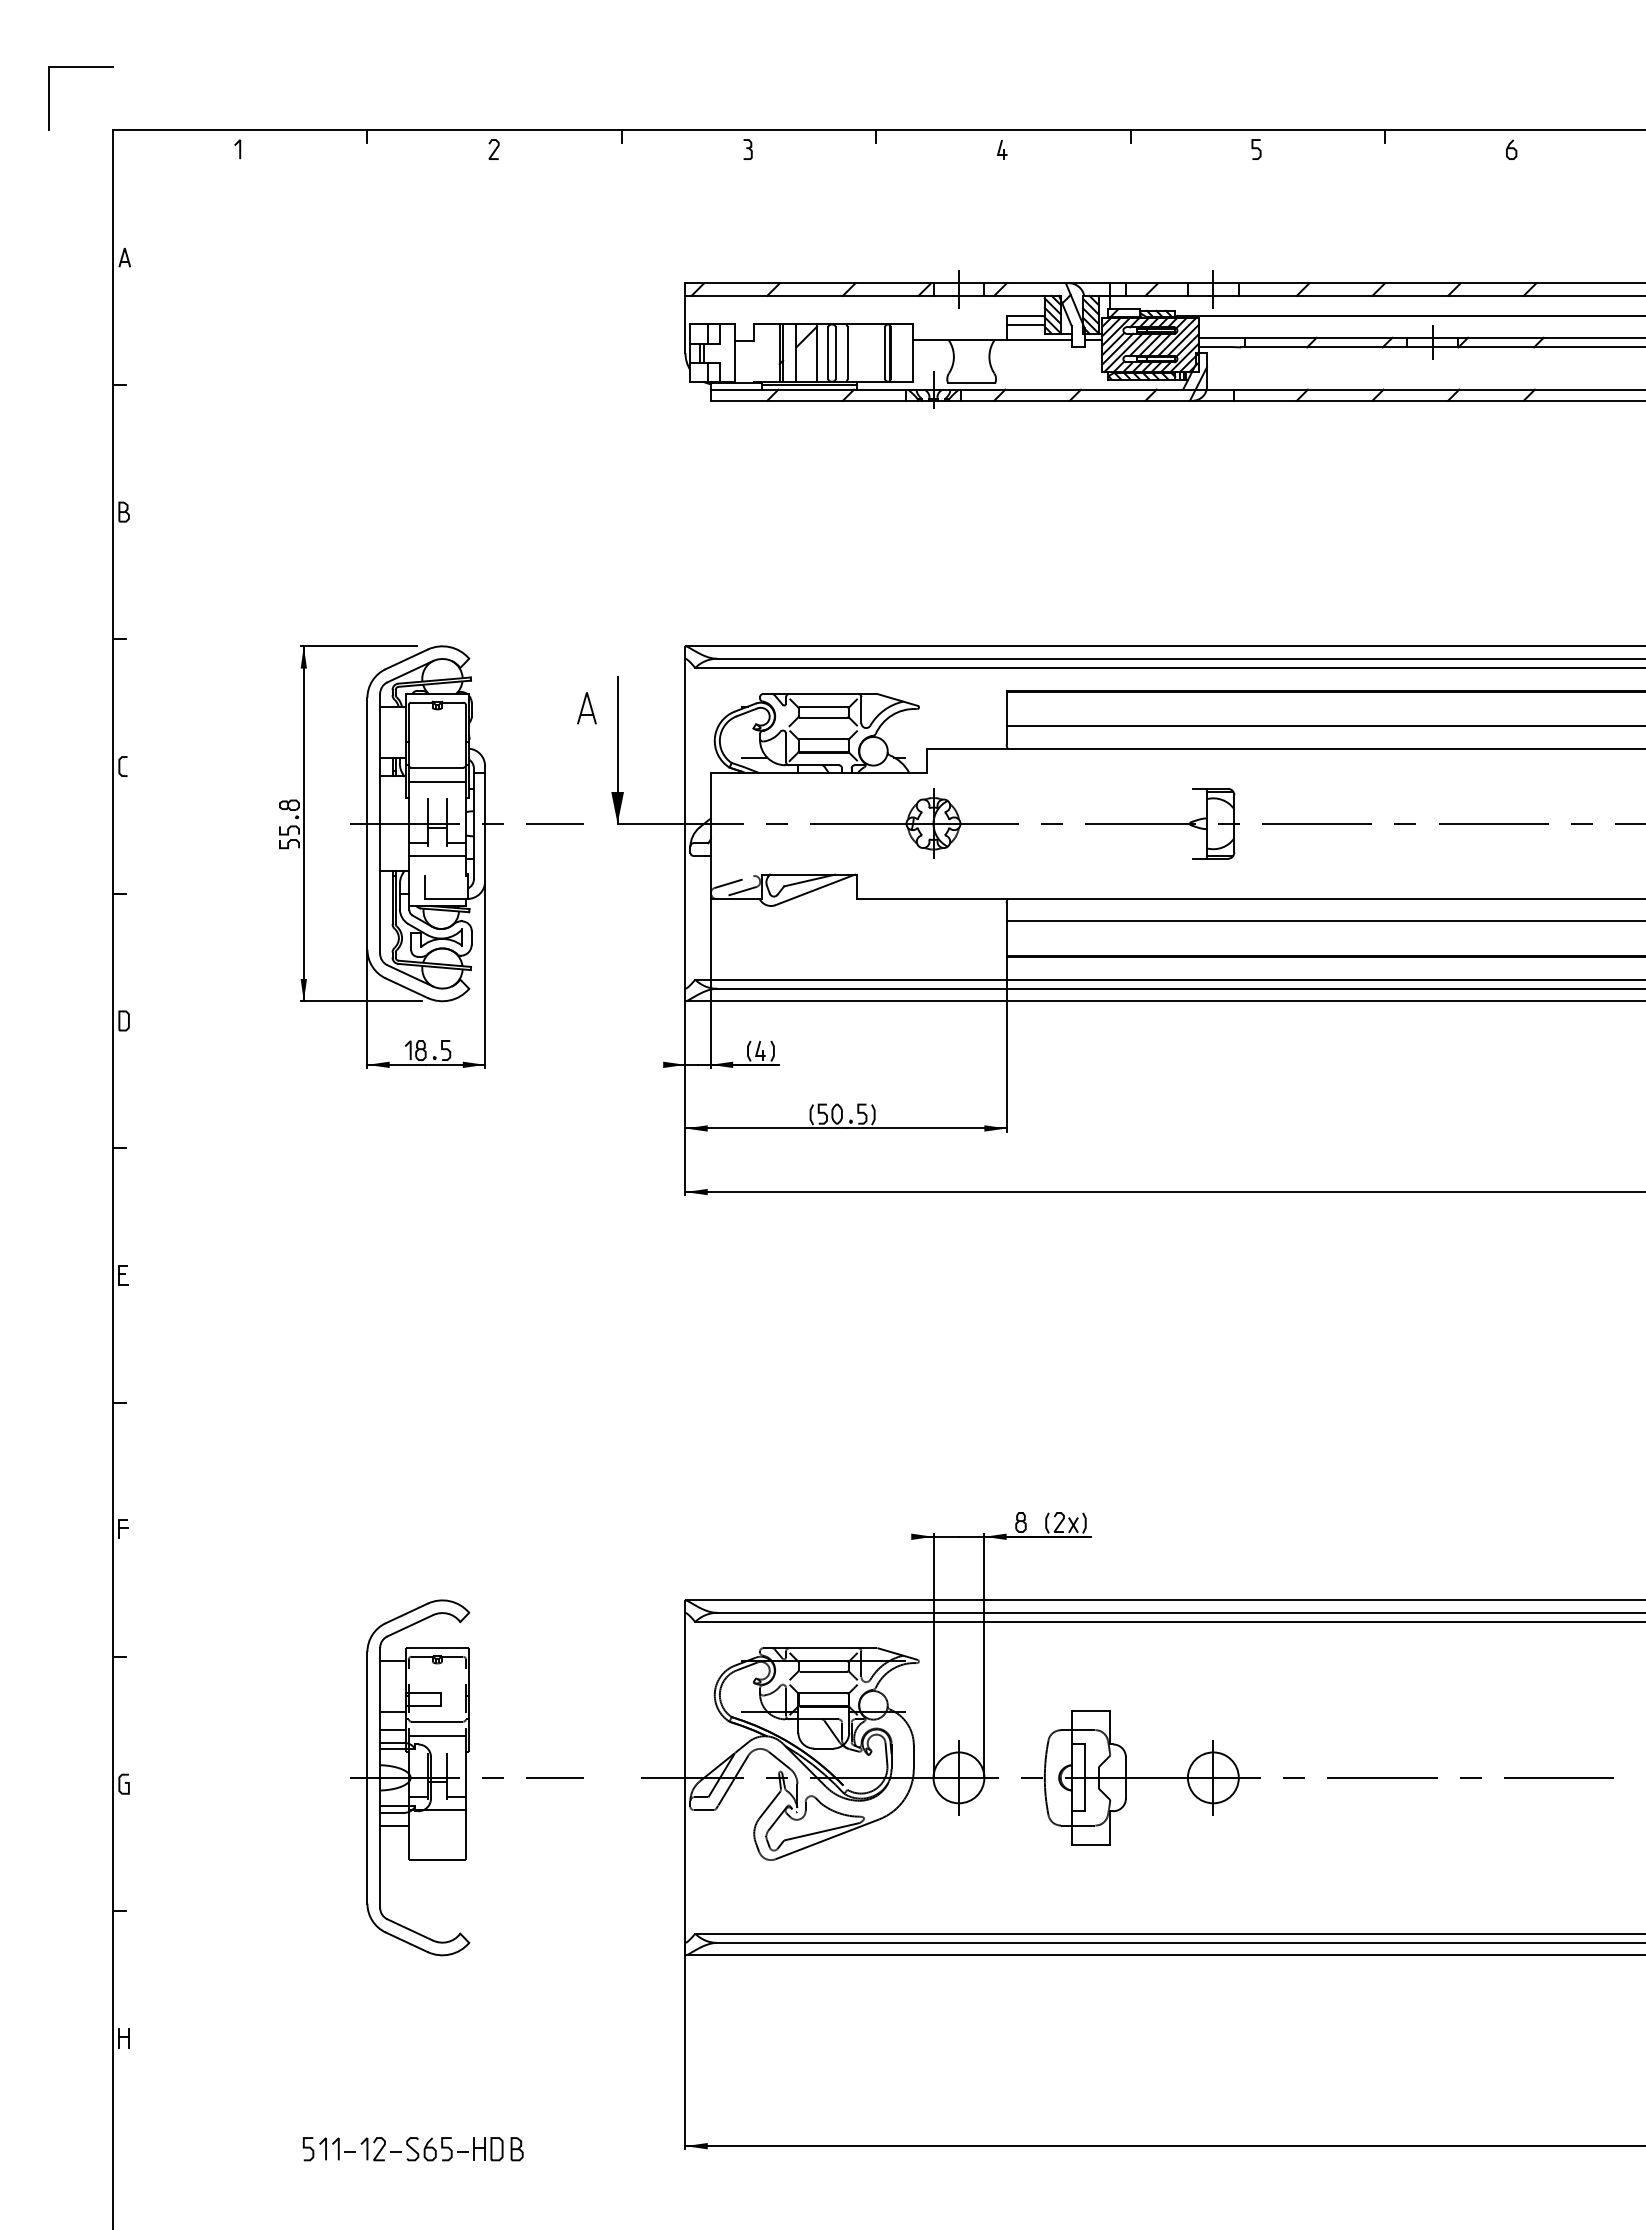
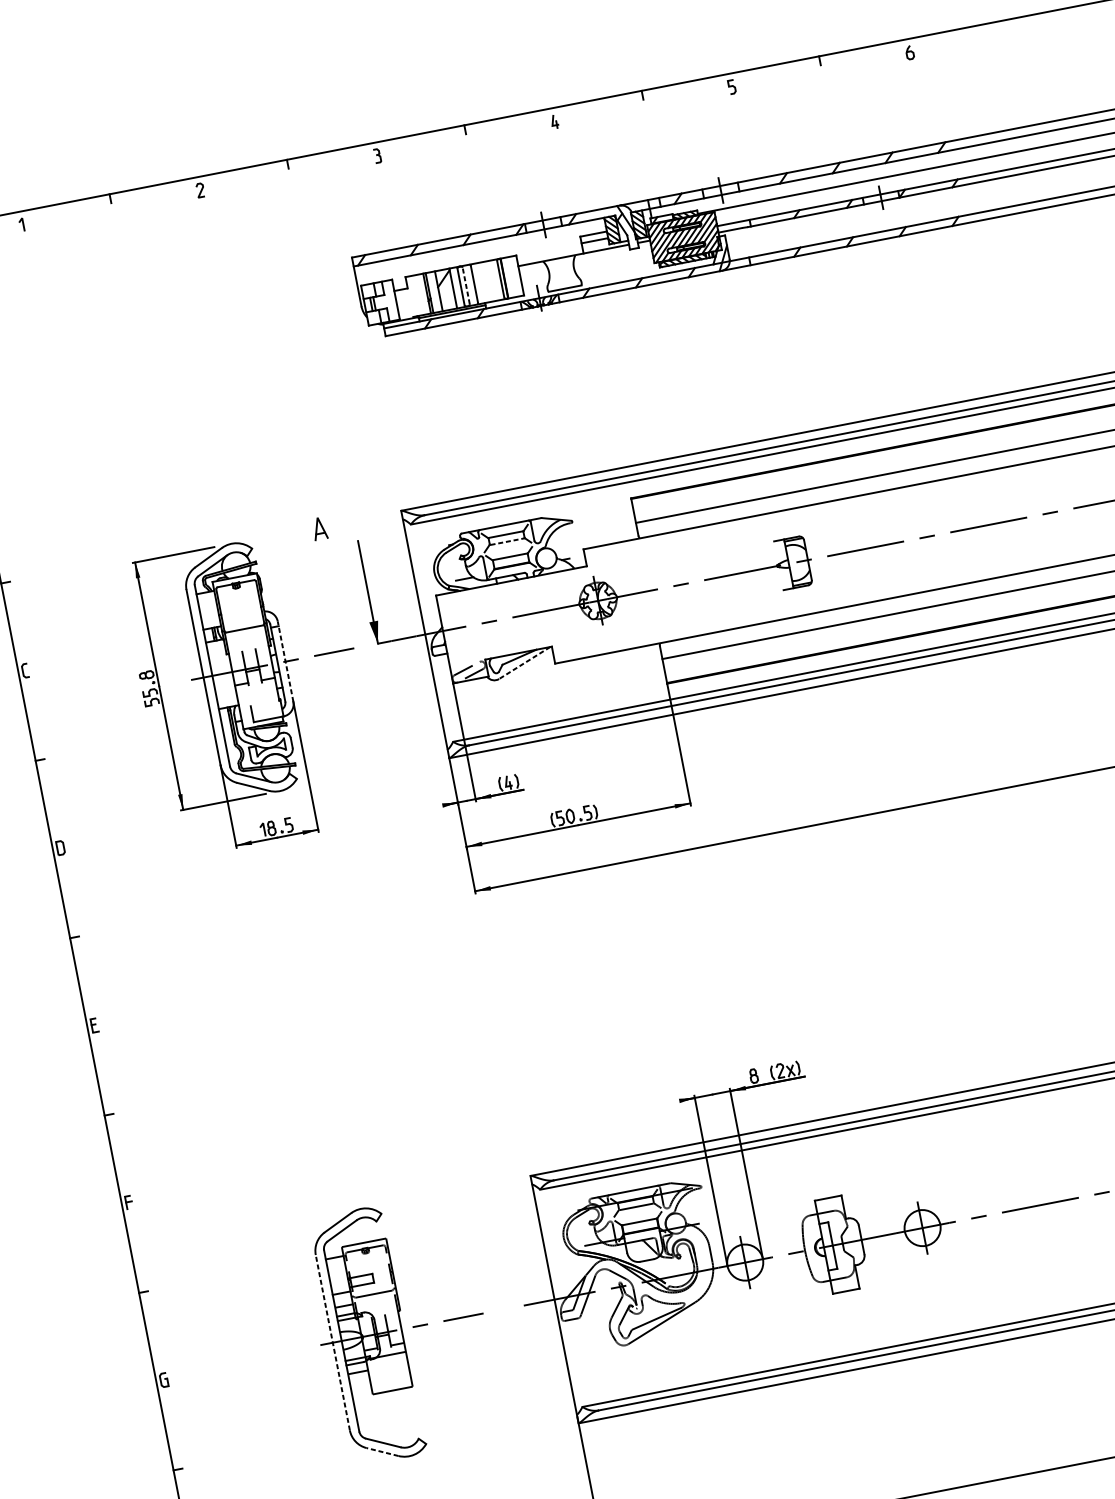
line: (835, 352) -> (466, 285), solid -> dashed
part: (586, 708) -> (319, 528), moved
line: (824, 717) -> (507, 541), solid -> dashed
line: (437, 782) -> (246, 639), removed
line: (485, 823) -> (285, 661), solid -> dashed
line: (437, 855) -> (256, 690), removed
line: (814, 890) -> (524, 663), solid -> dashed
line: (437, 1736) -> (376, 1304), removed
line: (367, 1777) -> (332, 1342), solid -> dashed
line: (406, 1942) -> (382, 1452), solid -> dashed

